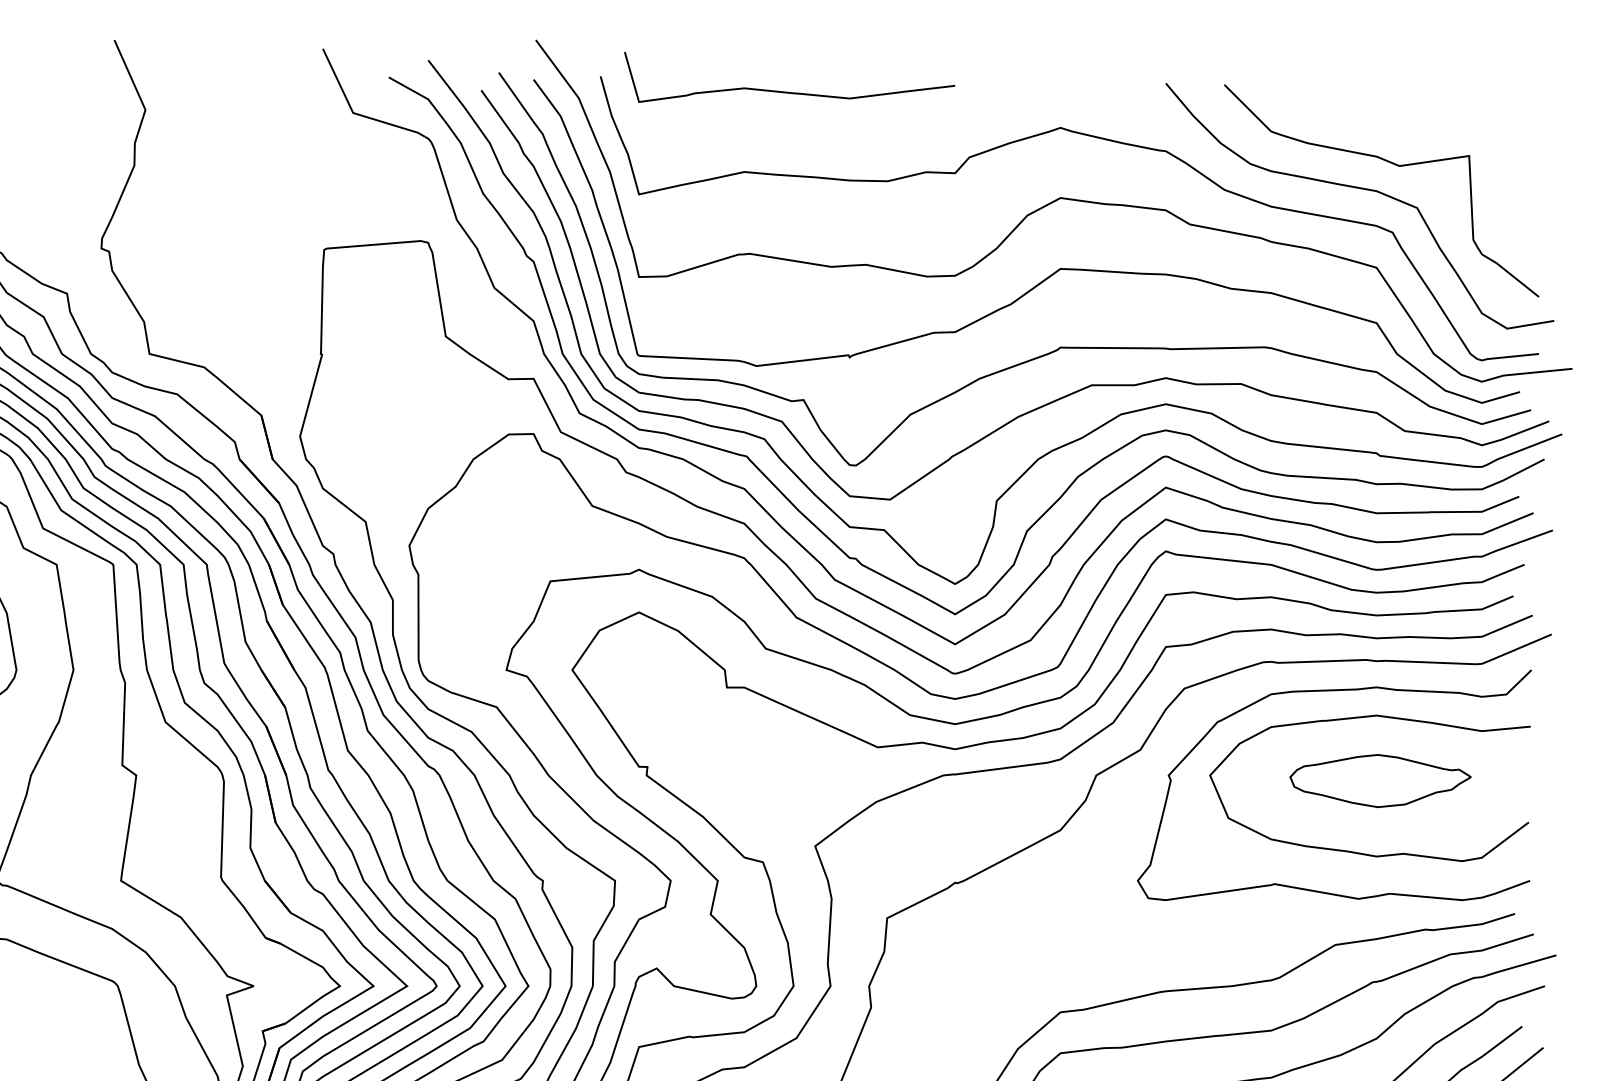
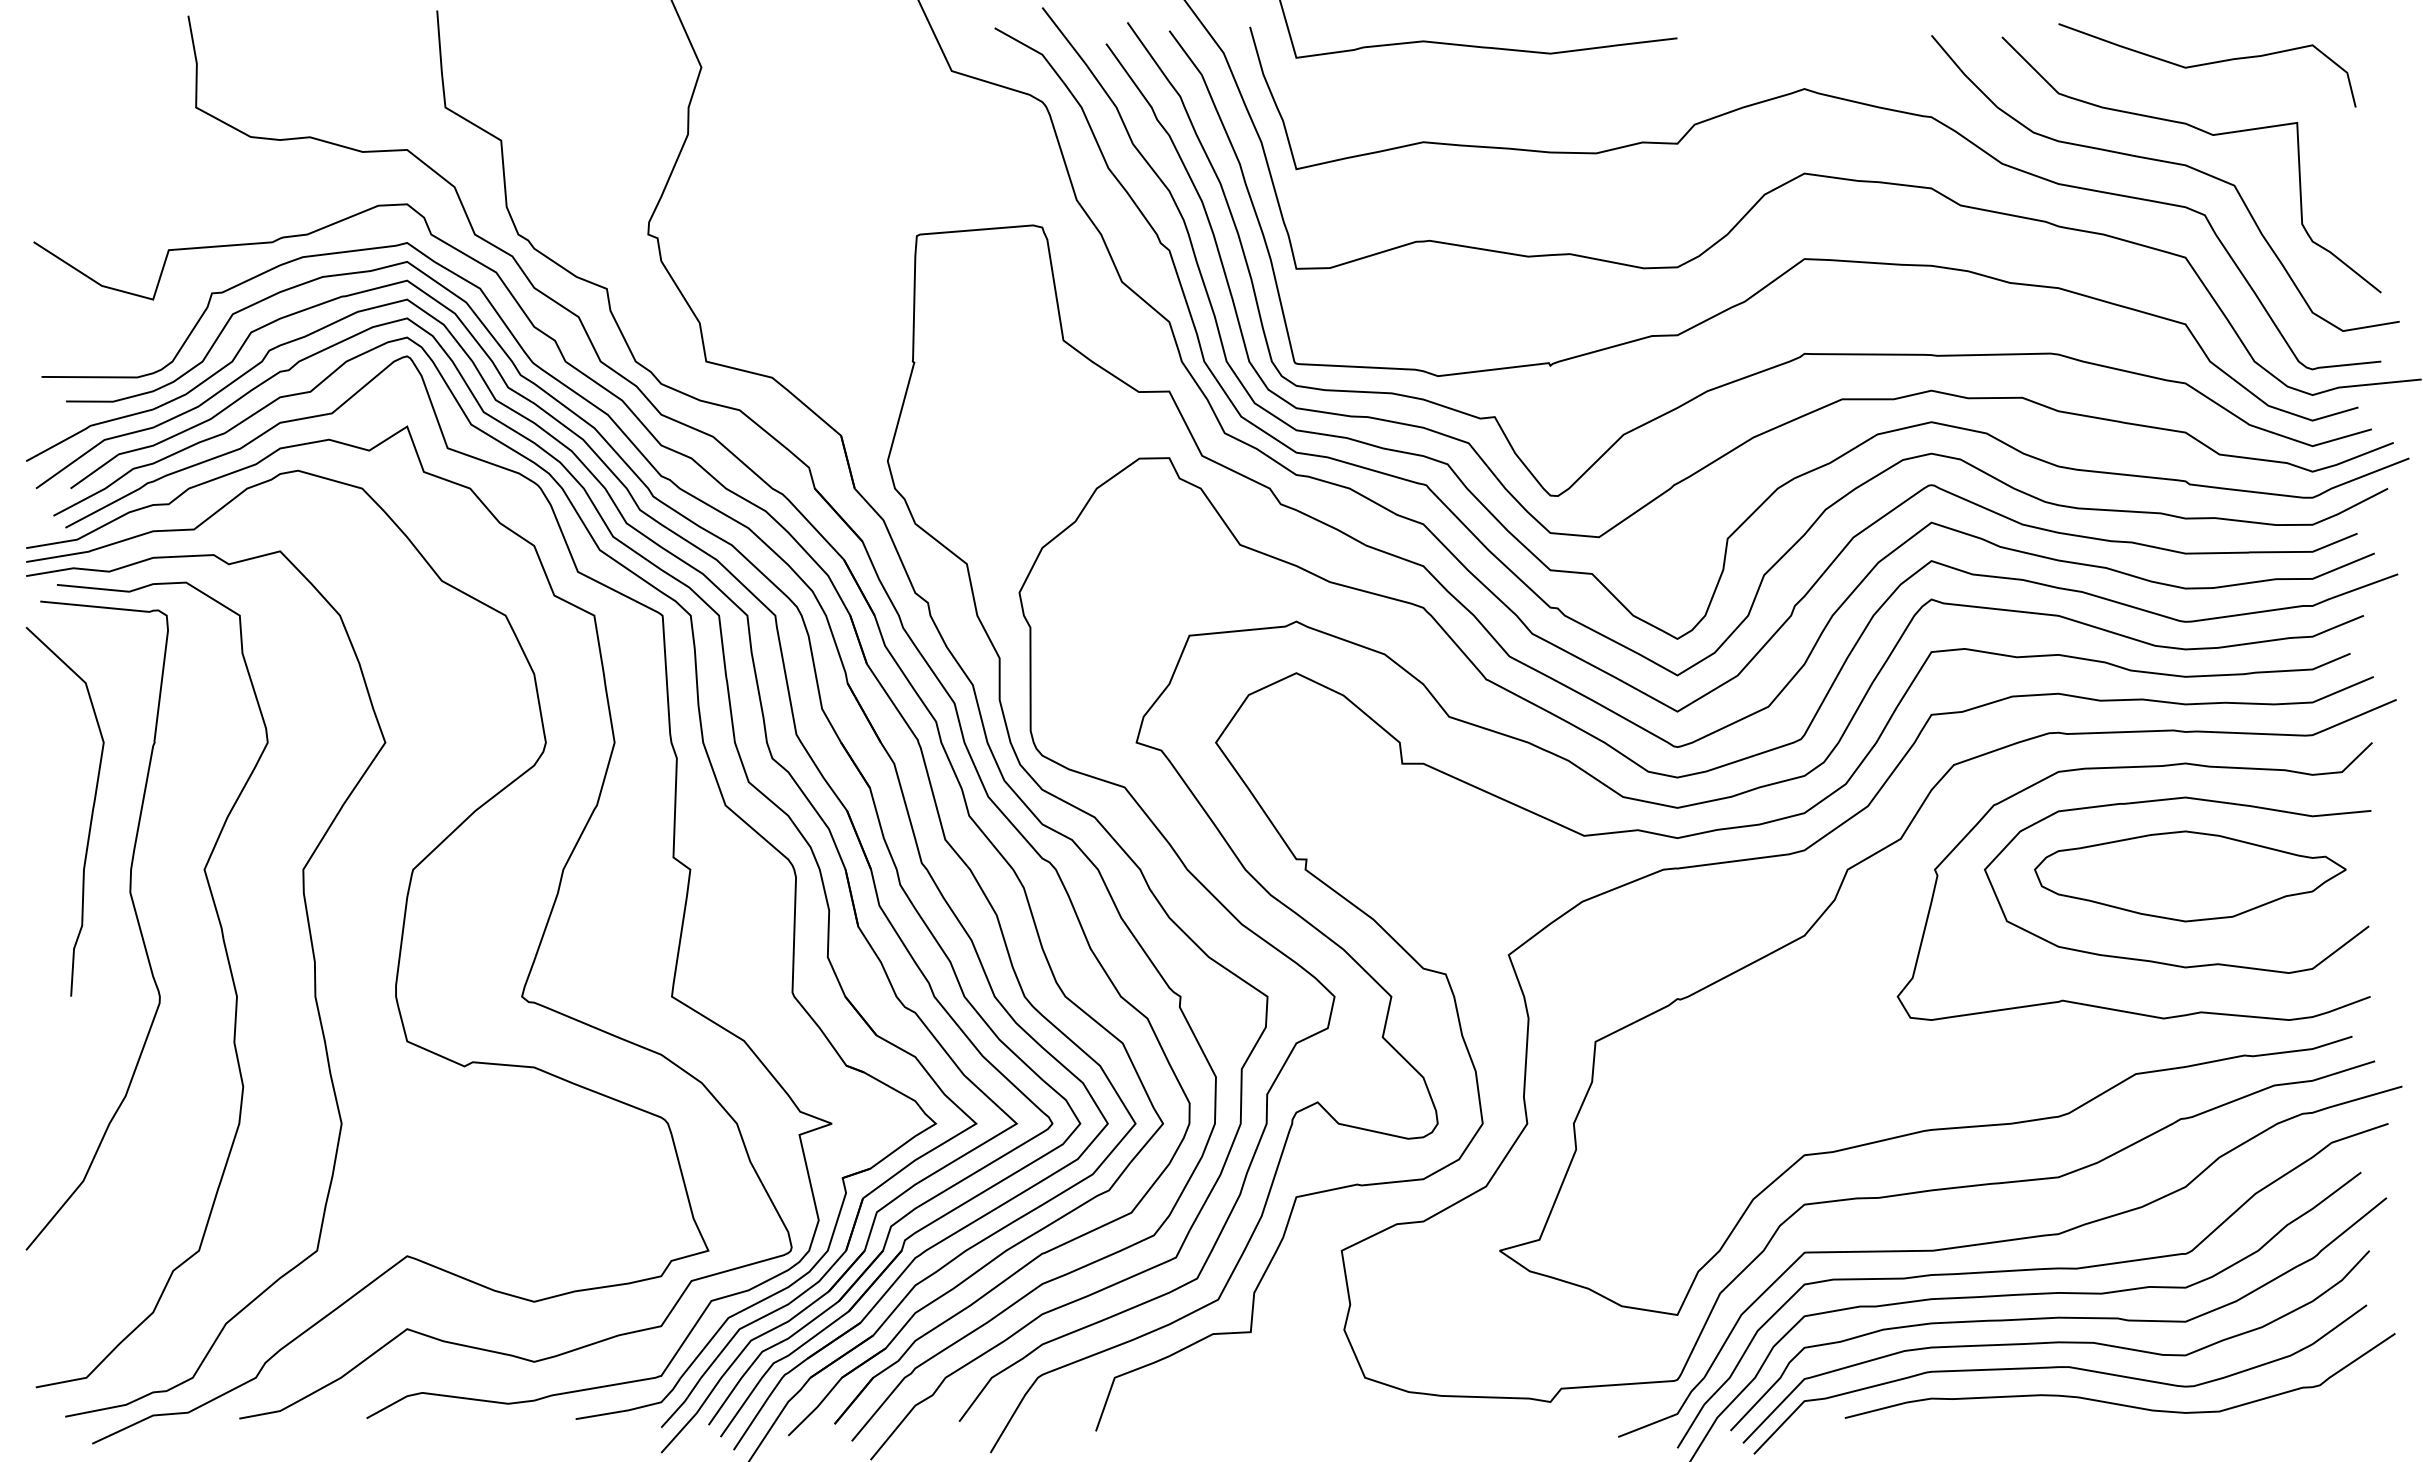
curve: (1394, 107) -> (2207, 64), added
part: (1380, 781) -> (2190, 876), size x1.43

